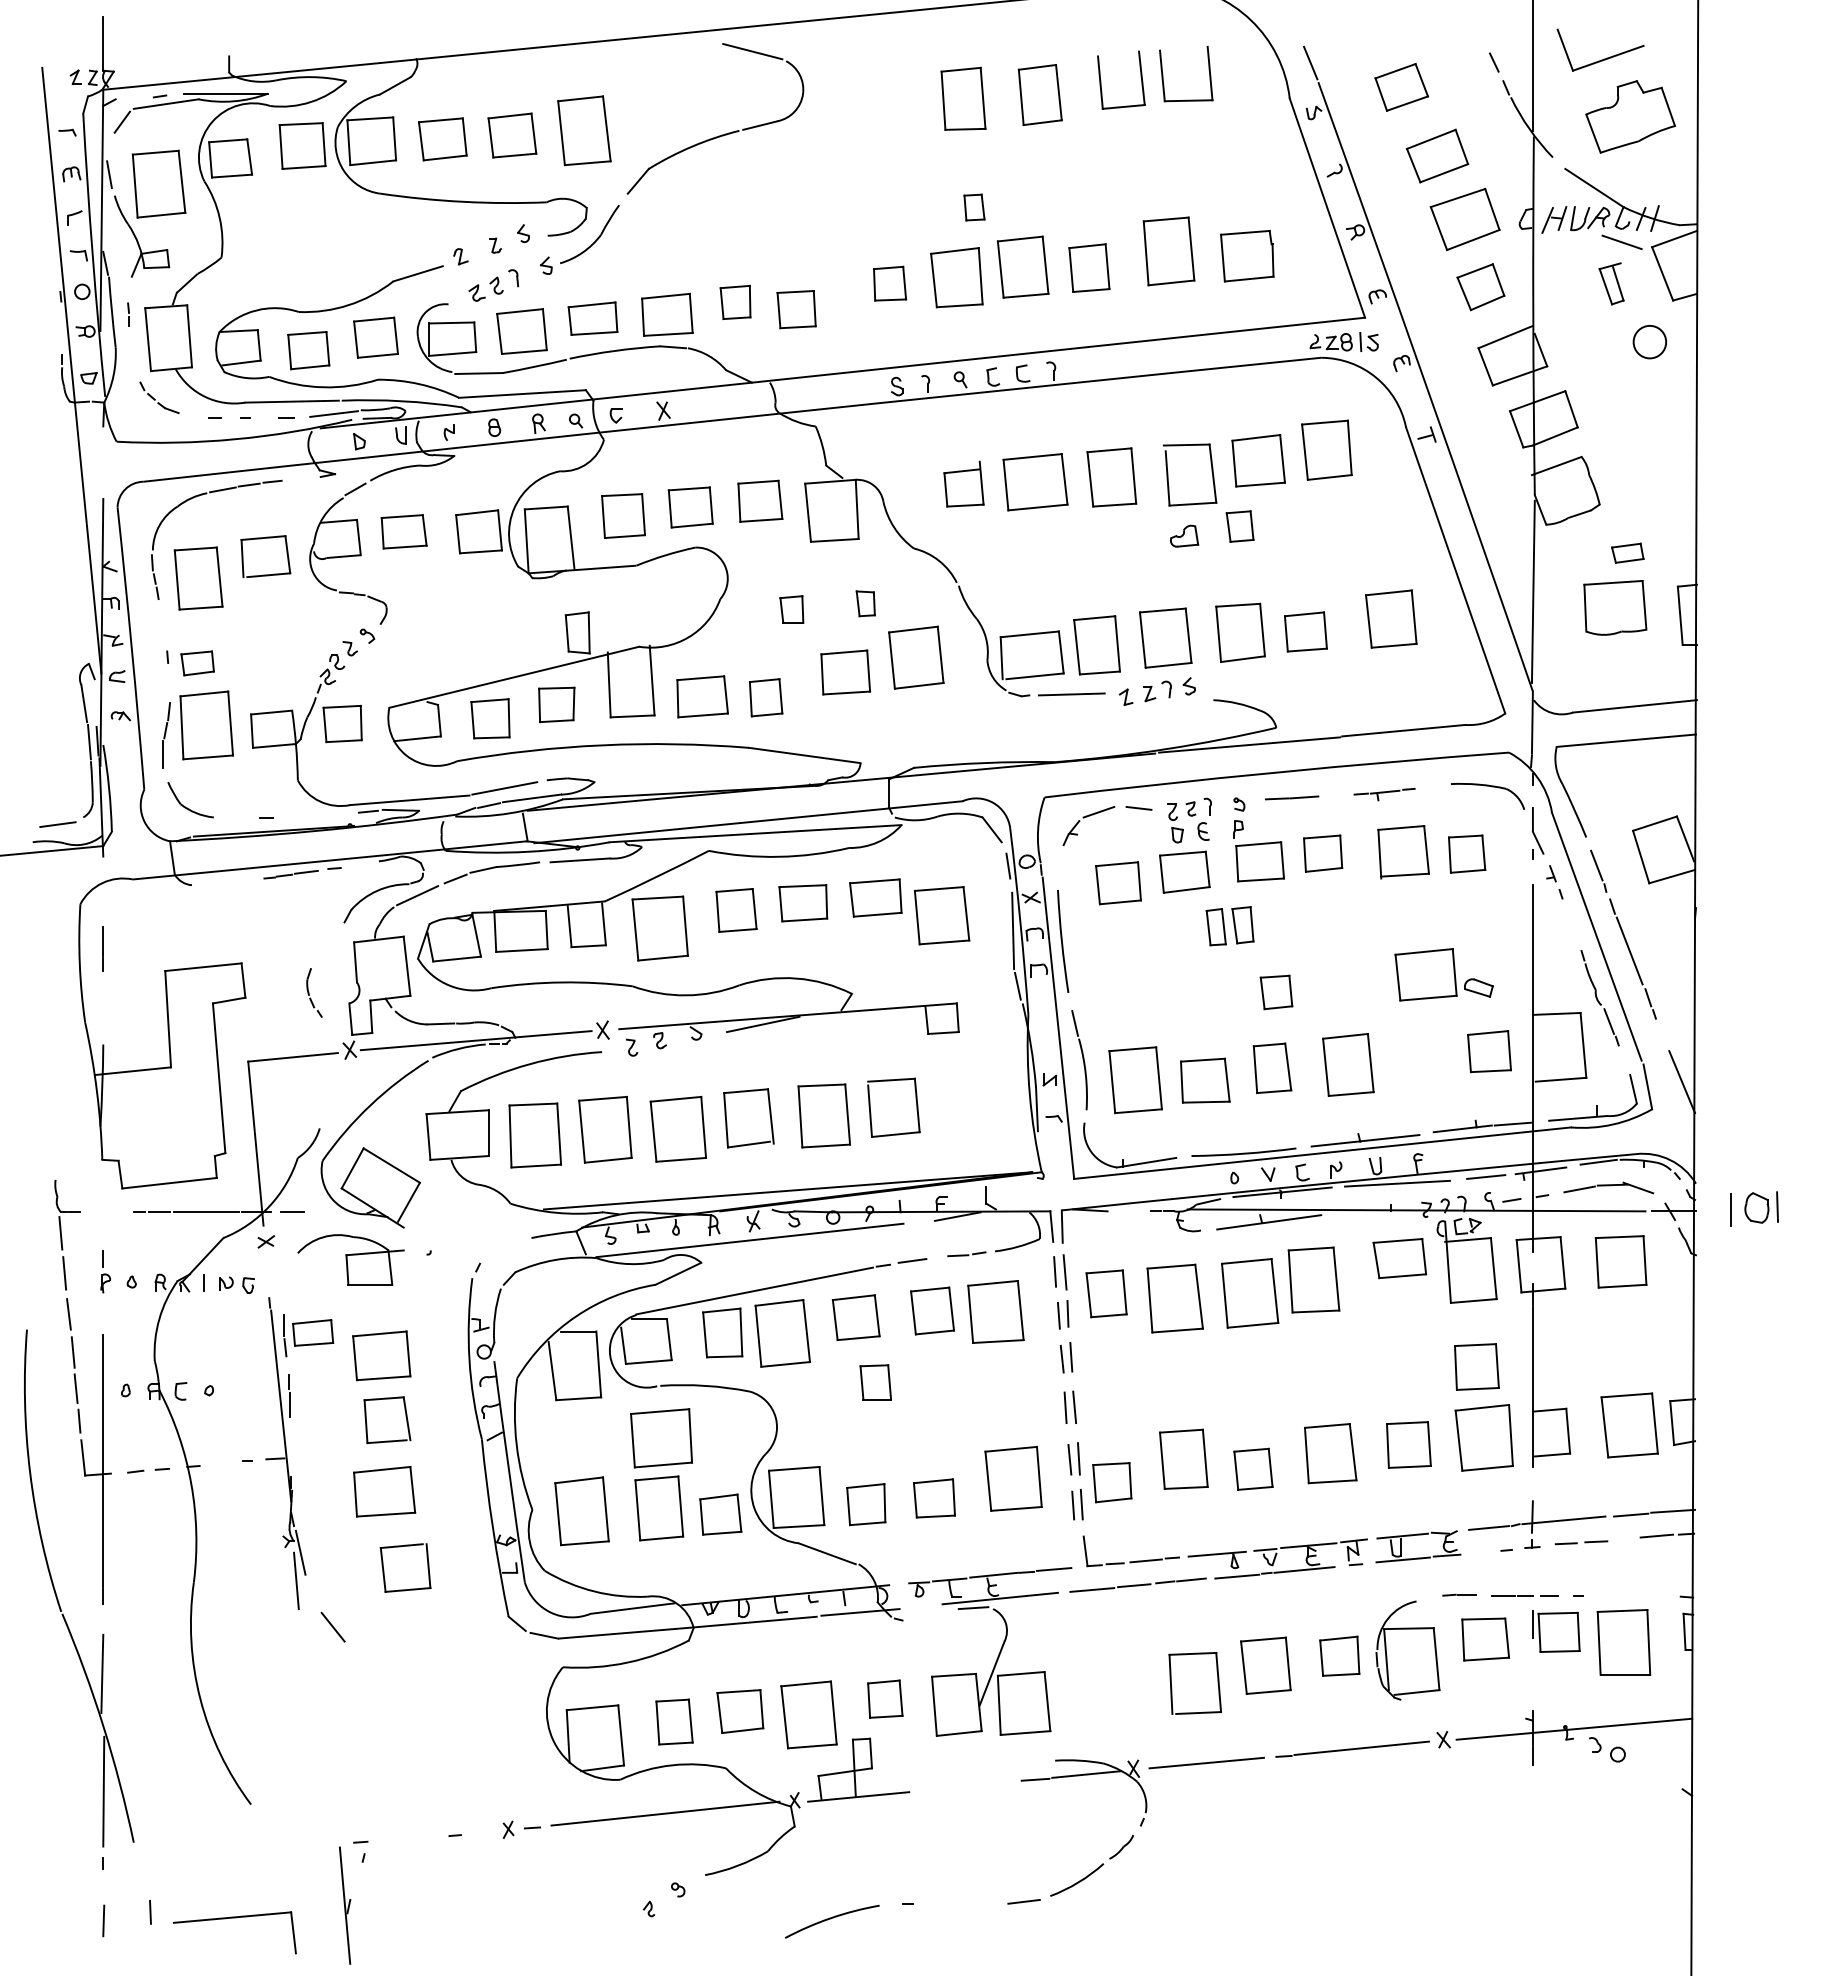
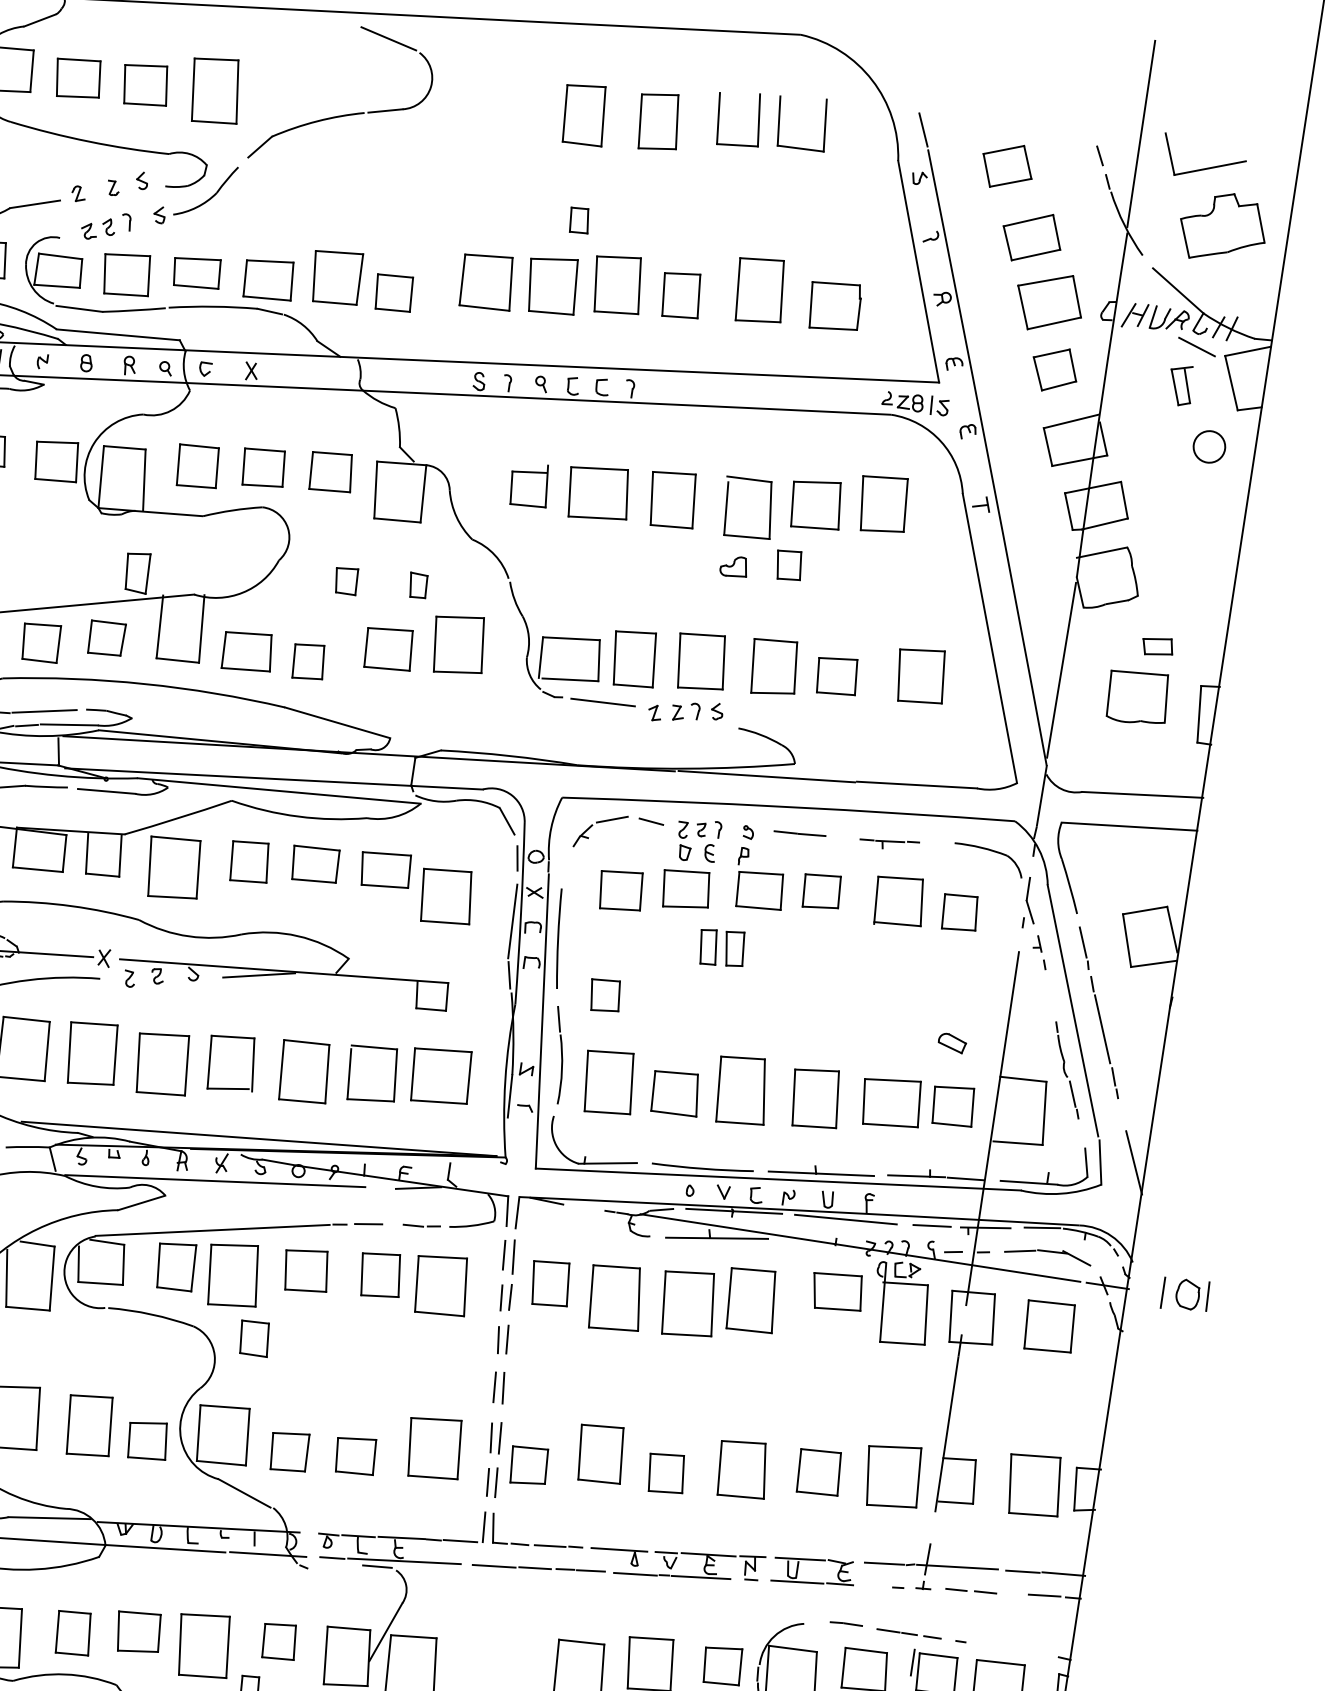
part: (889, 283) -> (486, 281), size x1.67
part: (735, 302) -> (336, 277), size x1.67
part: (1425, 974) -> (890, 1102), moved
part: (1276, 992) -> (605, 995), moved
part: (1272, 1068) -> (742, 1090), size x1.43
part: (1476, 1366) -> (895, 1406), removed
part: (875, 1382) -> (254, 1338), moved
part: (661, 1438) -> (440, 1076), moved
line: (1076, 1551) -> (484, 1527), added
line: (925, 1606) -> (331, 1558), added

